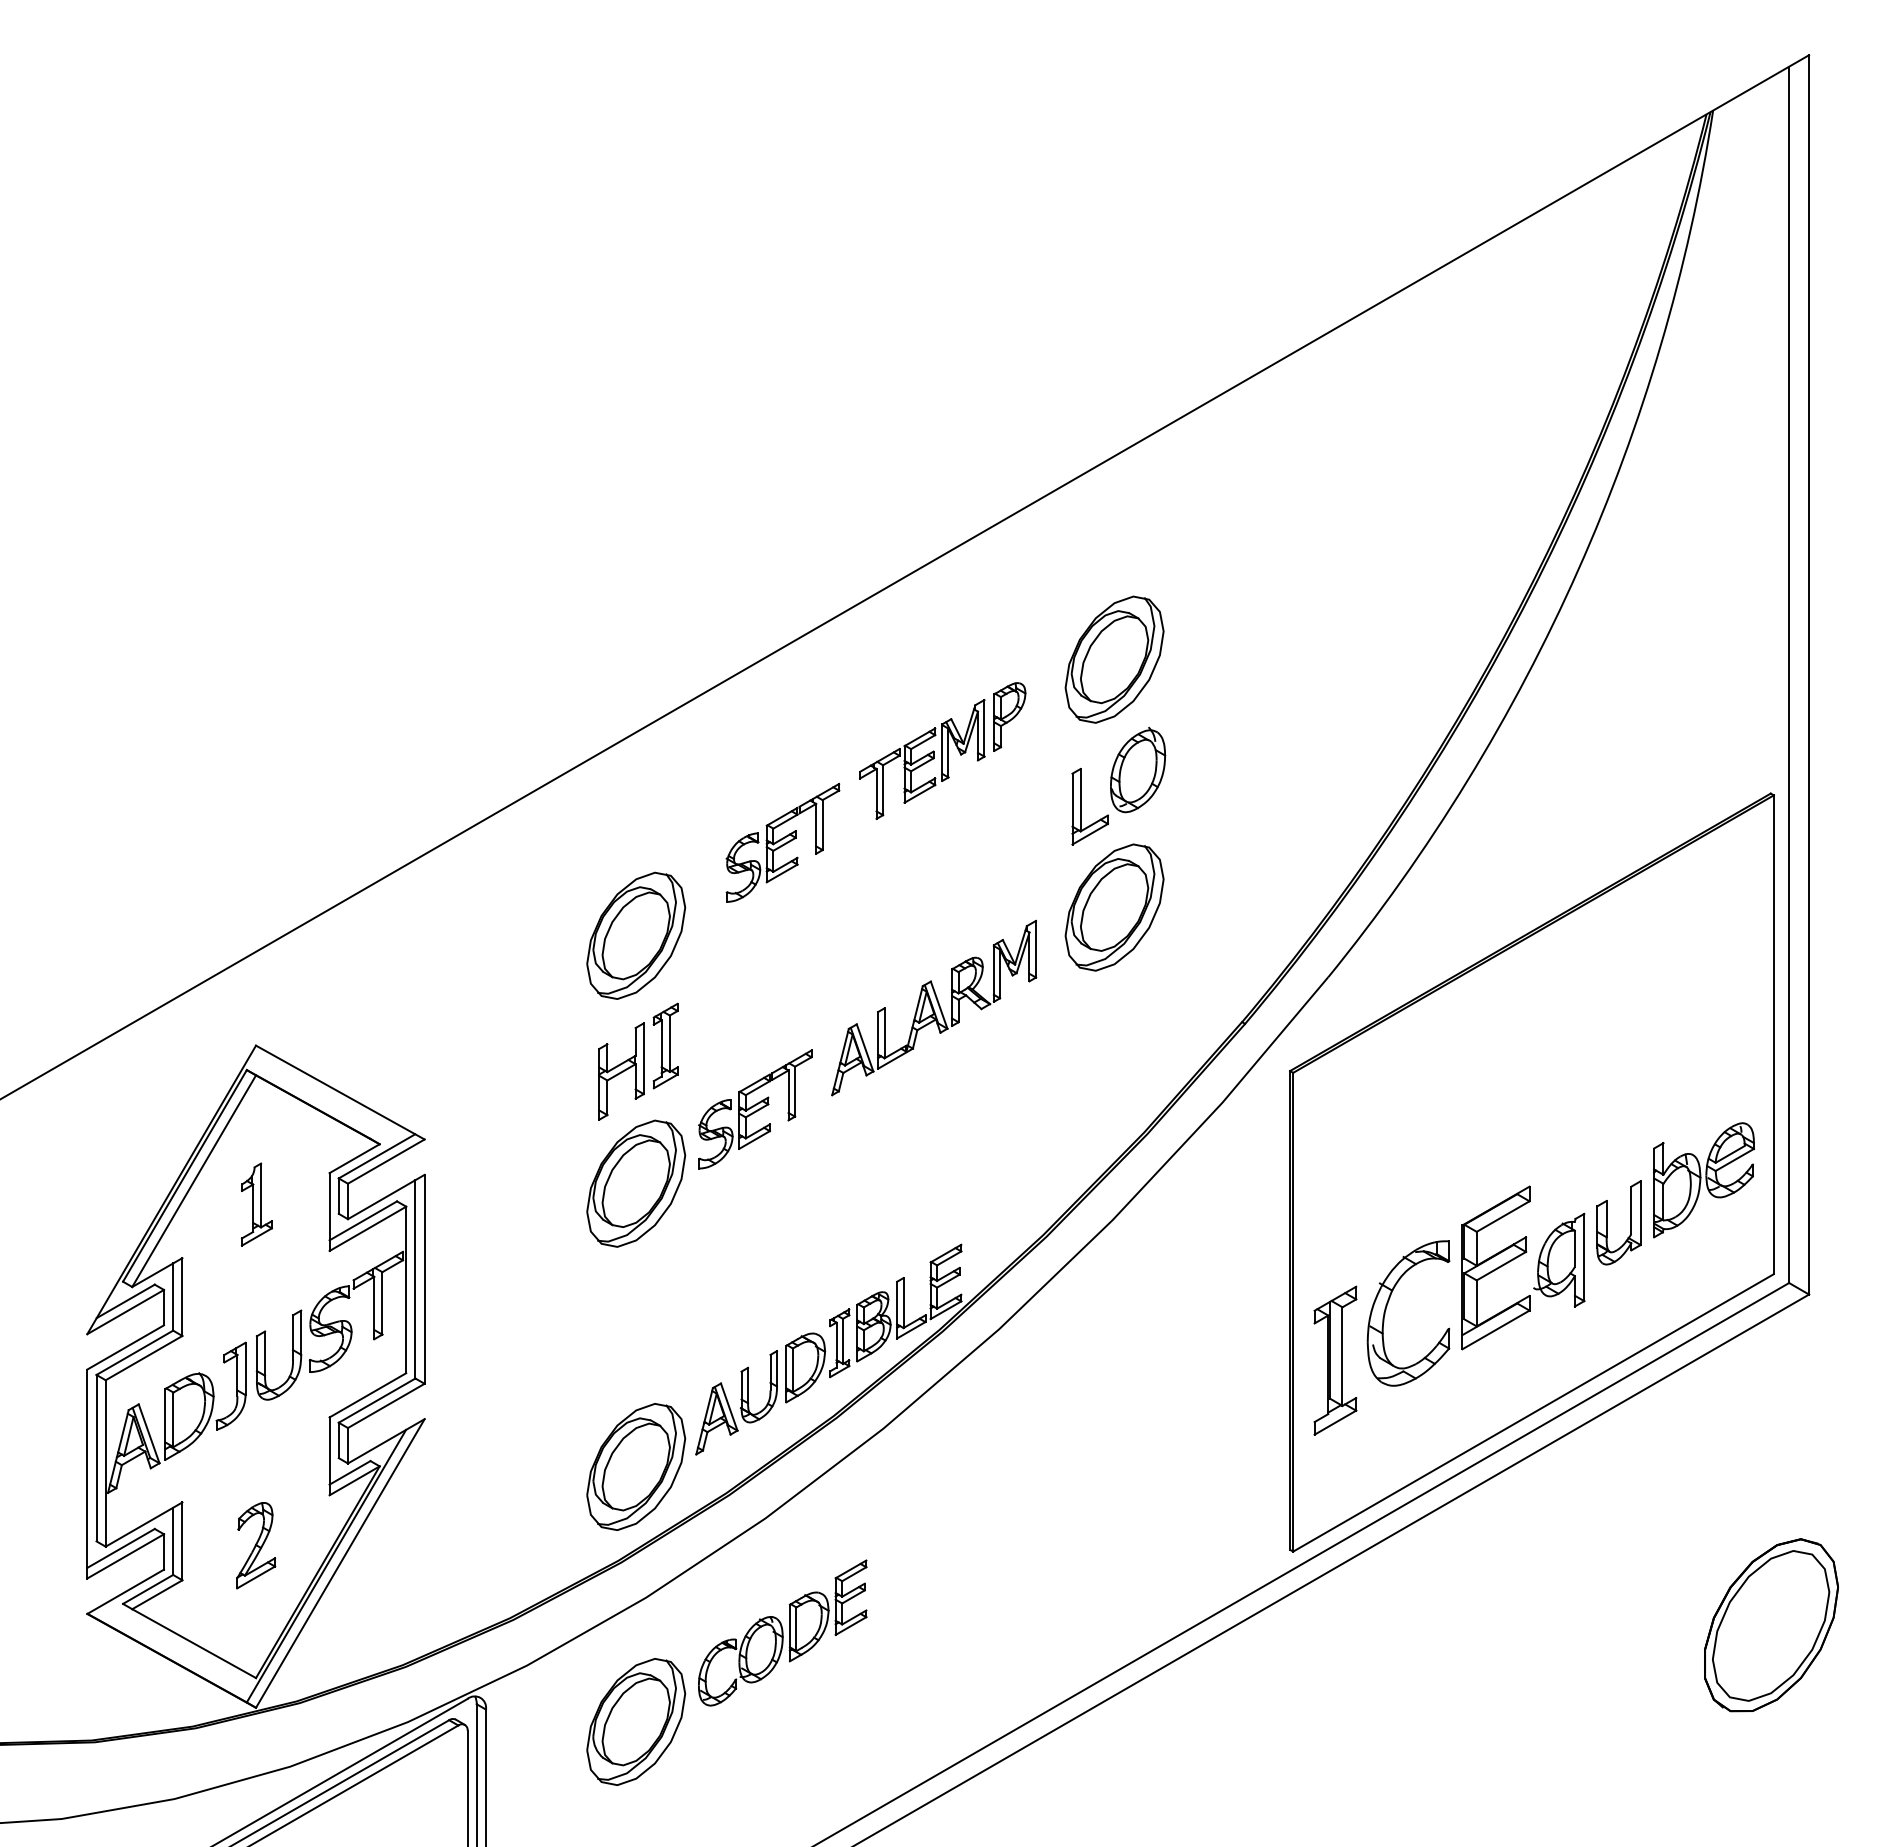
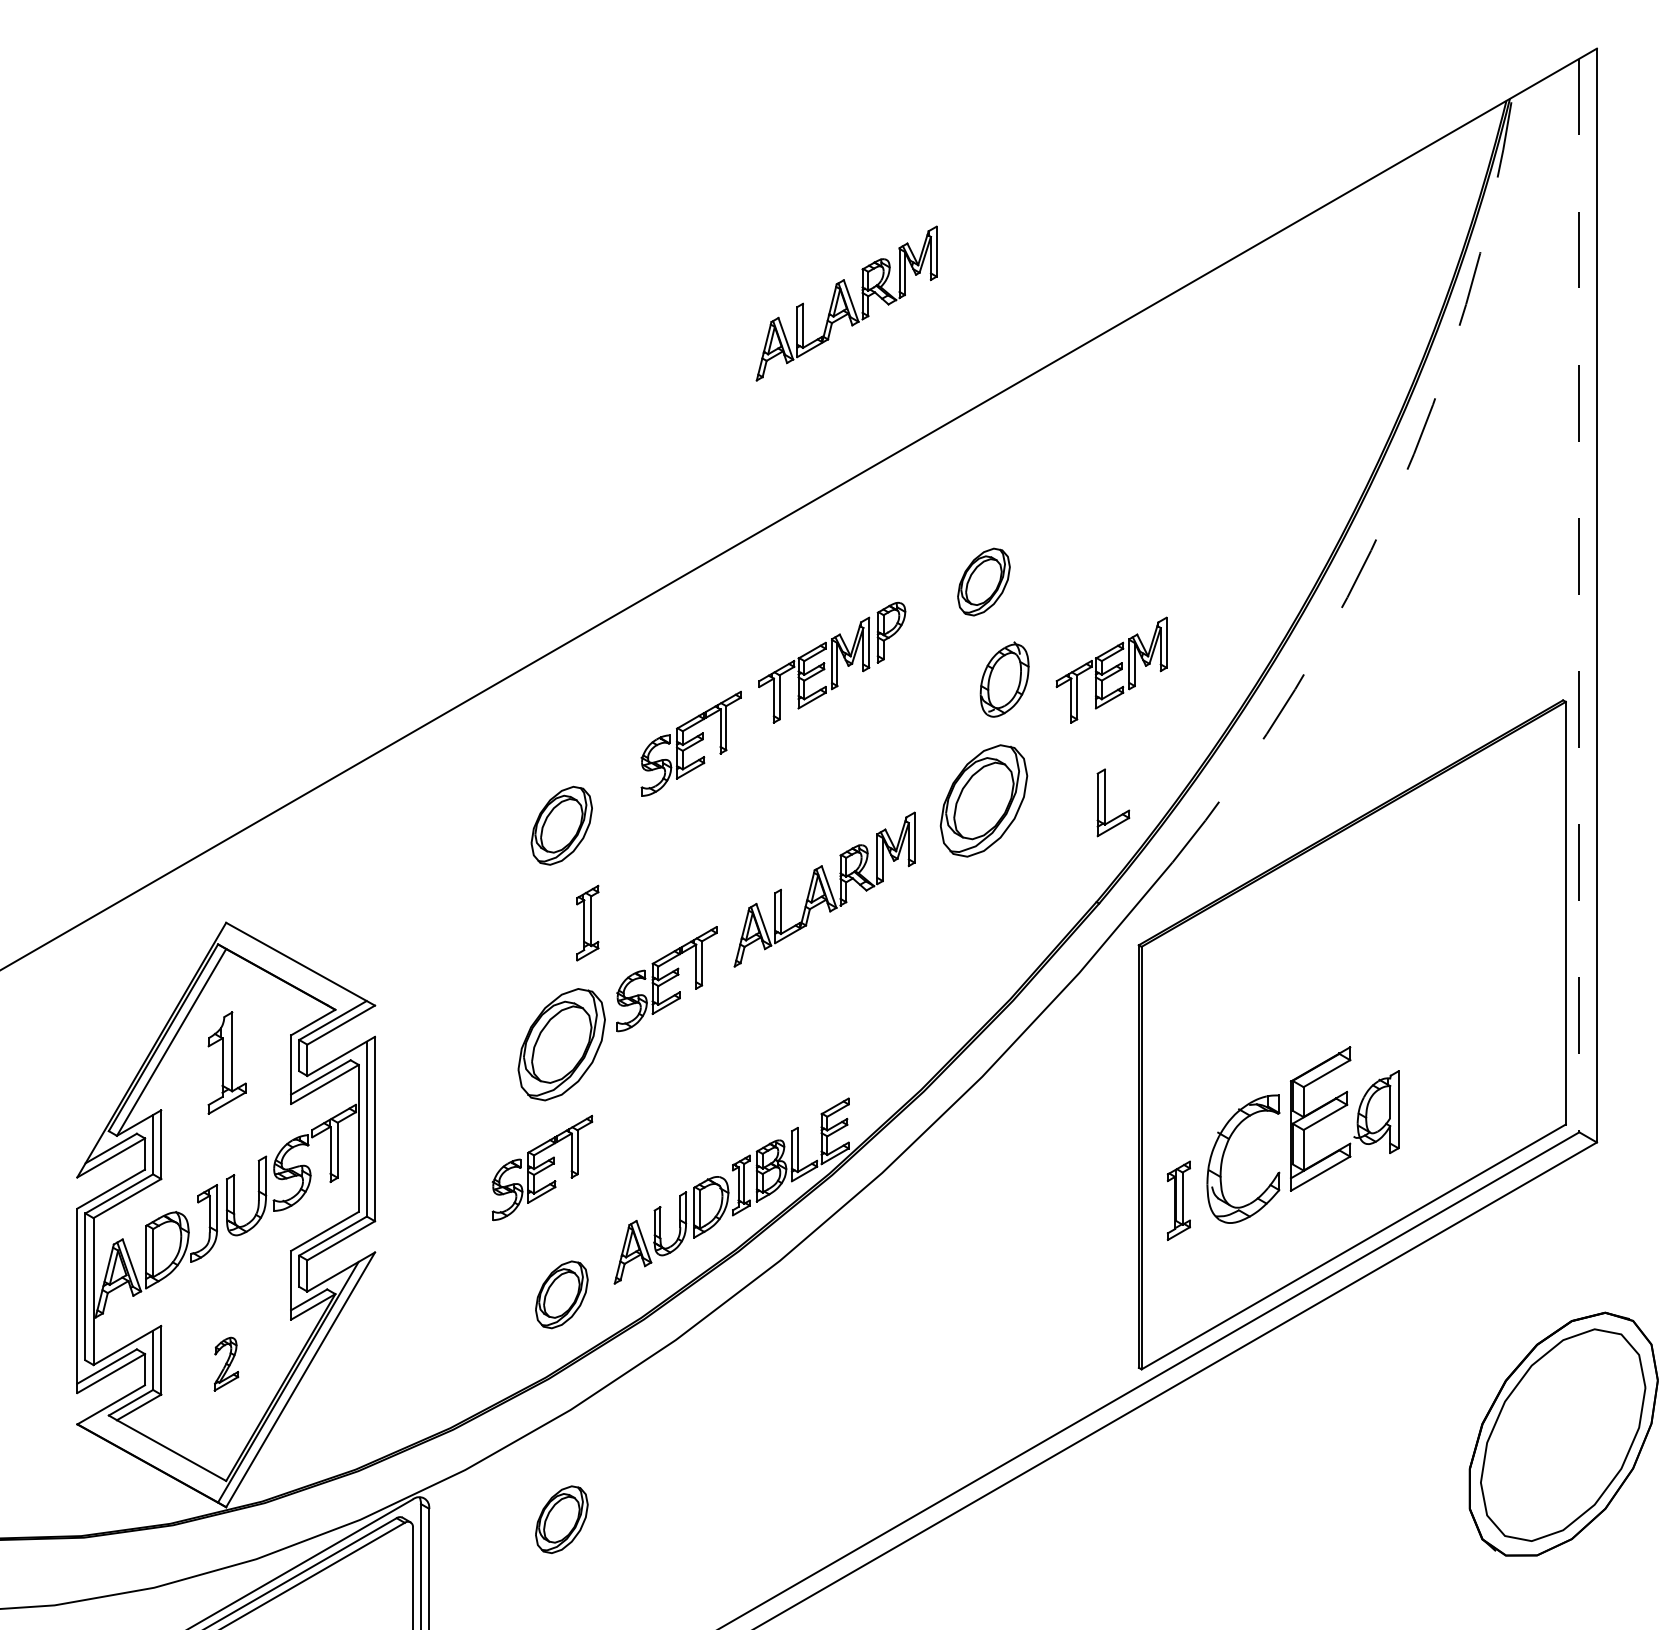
part: (959, 343) -> (847, 303), added
arc: (1578, 569) -> (1393, 502), solid -> dashed
part: (1114, 659) -> (983, 581), size x0.6
line: (1789, 675) -> (1579, 596), solid -> dashed
part: (1259, 759) -> (1111, 670), added
part: (1081, 806) -> (1105, 802), moved
part: (636, 935) -> (562, 825), size x0.7
part: (621, 1071) -> (548, 945), removed
part: (1703, 1180) -> (1503, 1041), removed
part: (256, 1204) -> (226, 1063), size x1.4
part: (1607, 1222) -> (1419, 1078), removed
part: (614, 1323) -> (542, 1168), added
part: (1335, 1360) -> (1178, 1200), size x0.6
part: (636, 1467) -> (562, 1295), size x0.6
part: (256, 1545) -> (226, 1363), size x0.7
part: (1771, 1625) -> (1563, 1434), size x1.6
part: (782, 1632) -> (690, 1440), removed
part: (636, 1721) -> (562, 1519), size x0.6

